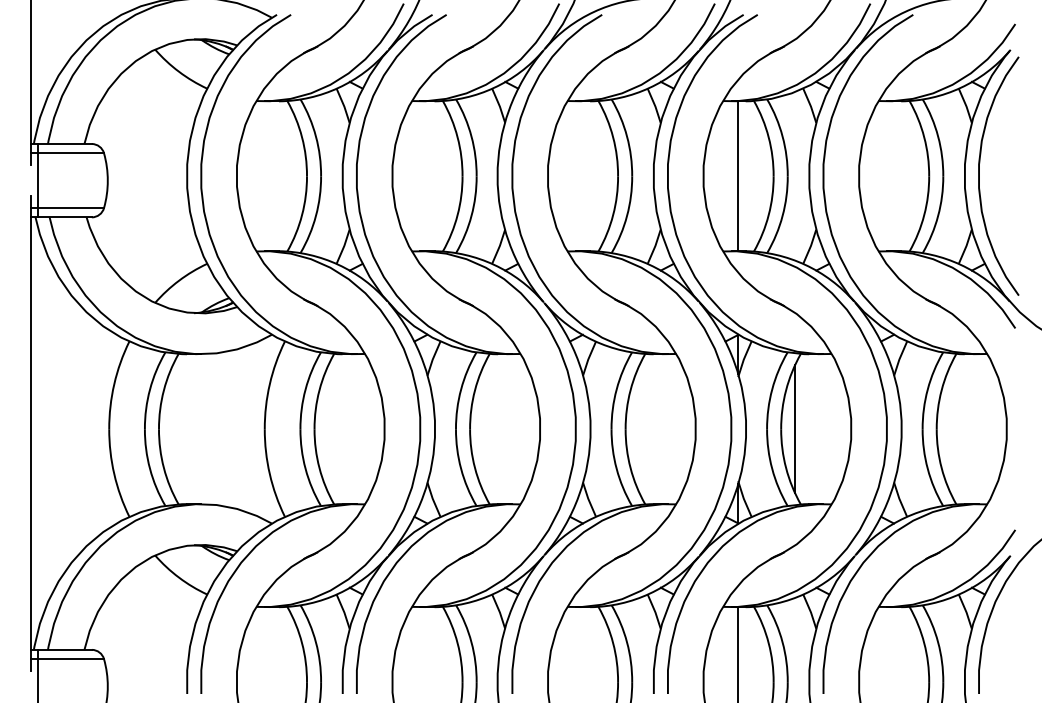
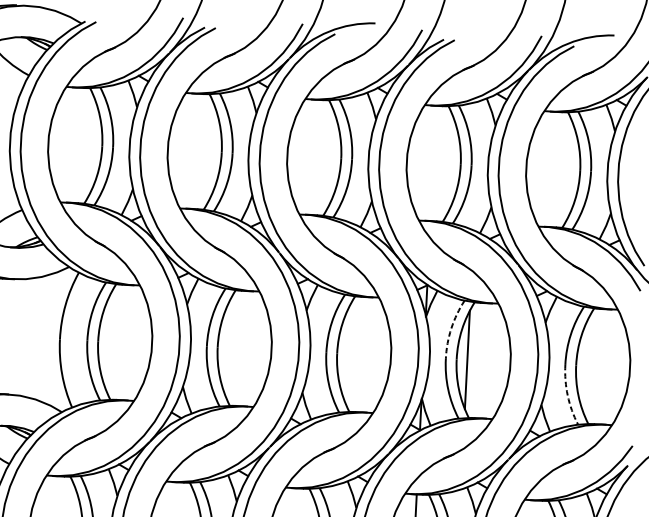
line: (738, 176) -> (433, 163), removed
arc: (772, 389) -> (451, 328), solid -> dashed
arc: (927, 468) -> (567, 395), solid -> dashed

